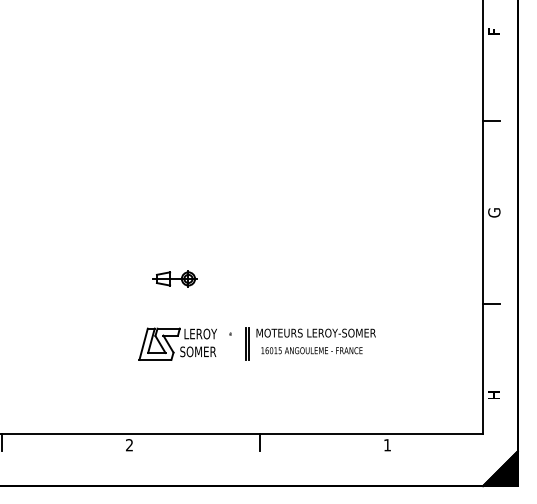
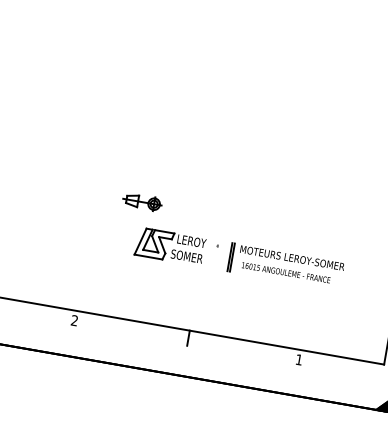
part: (174, 278) -> (142, 201), moved
part: (256, 343) -> (238, 258), moved

